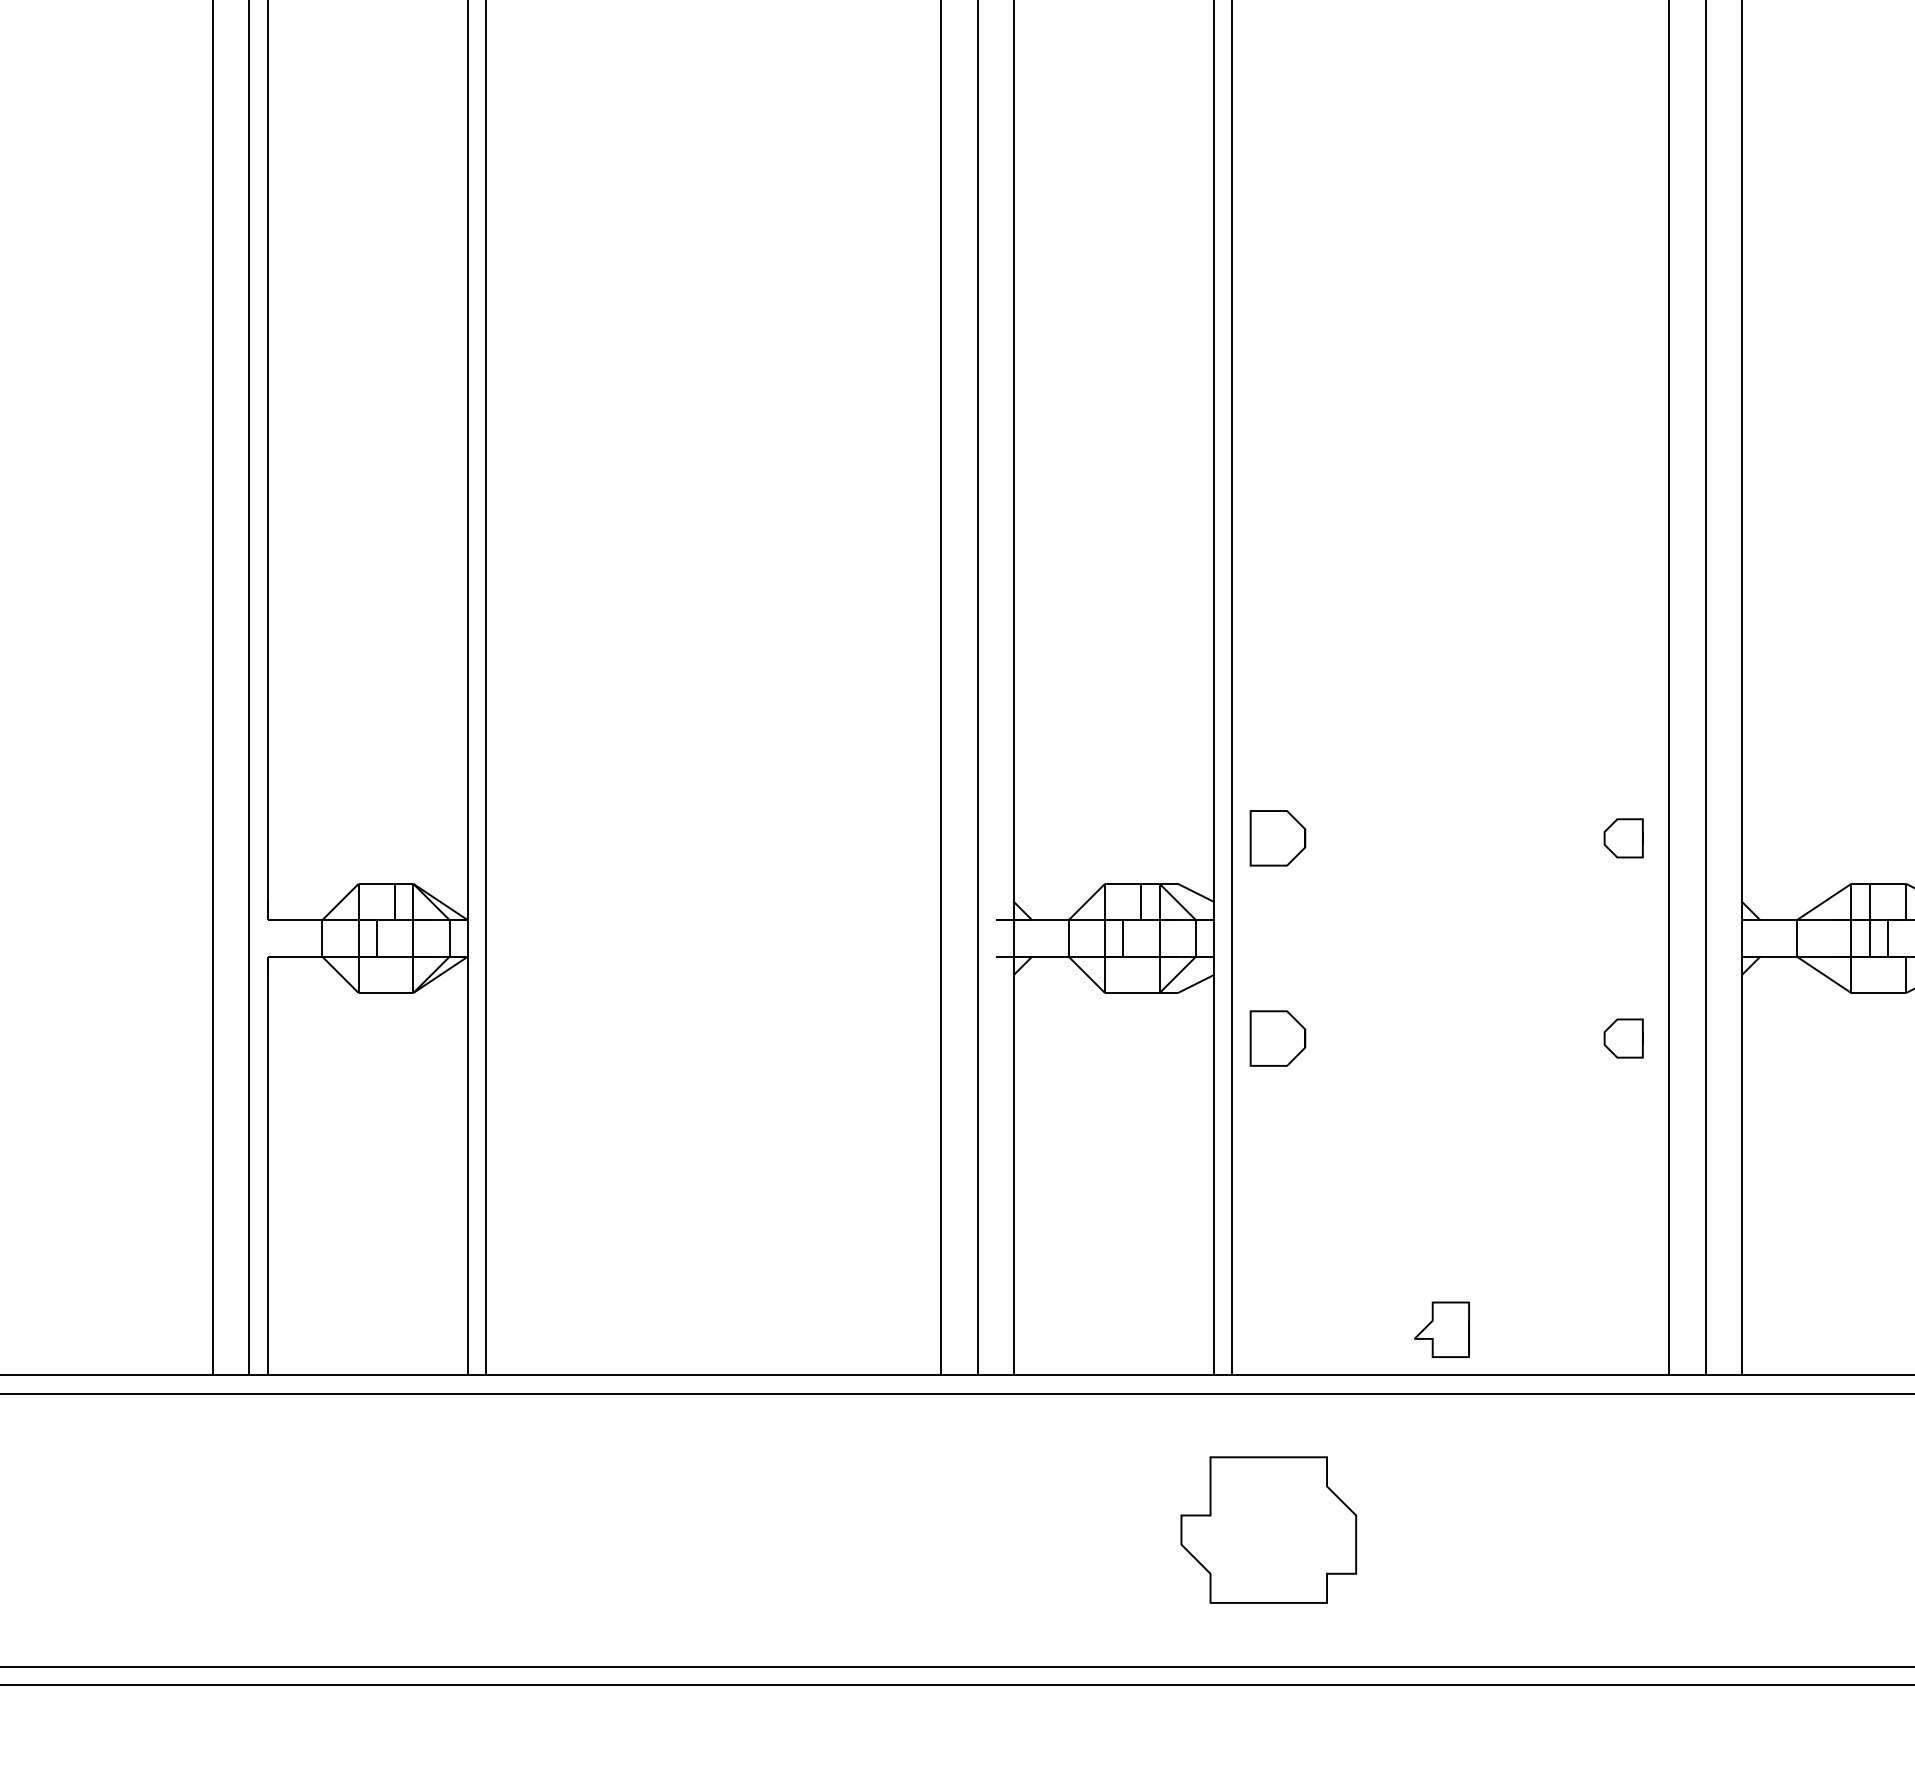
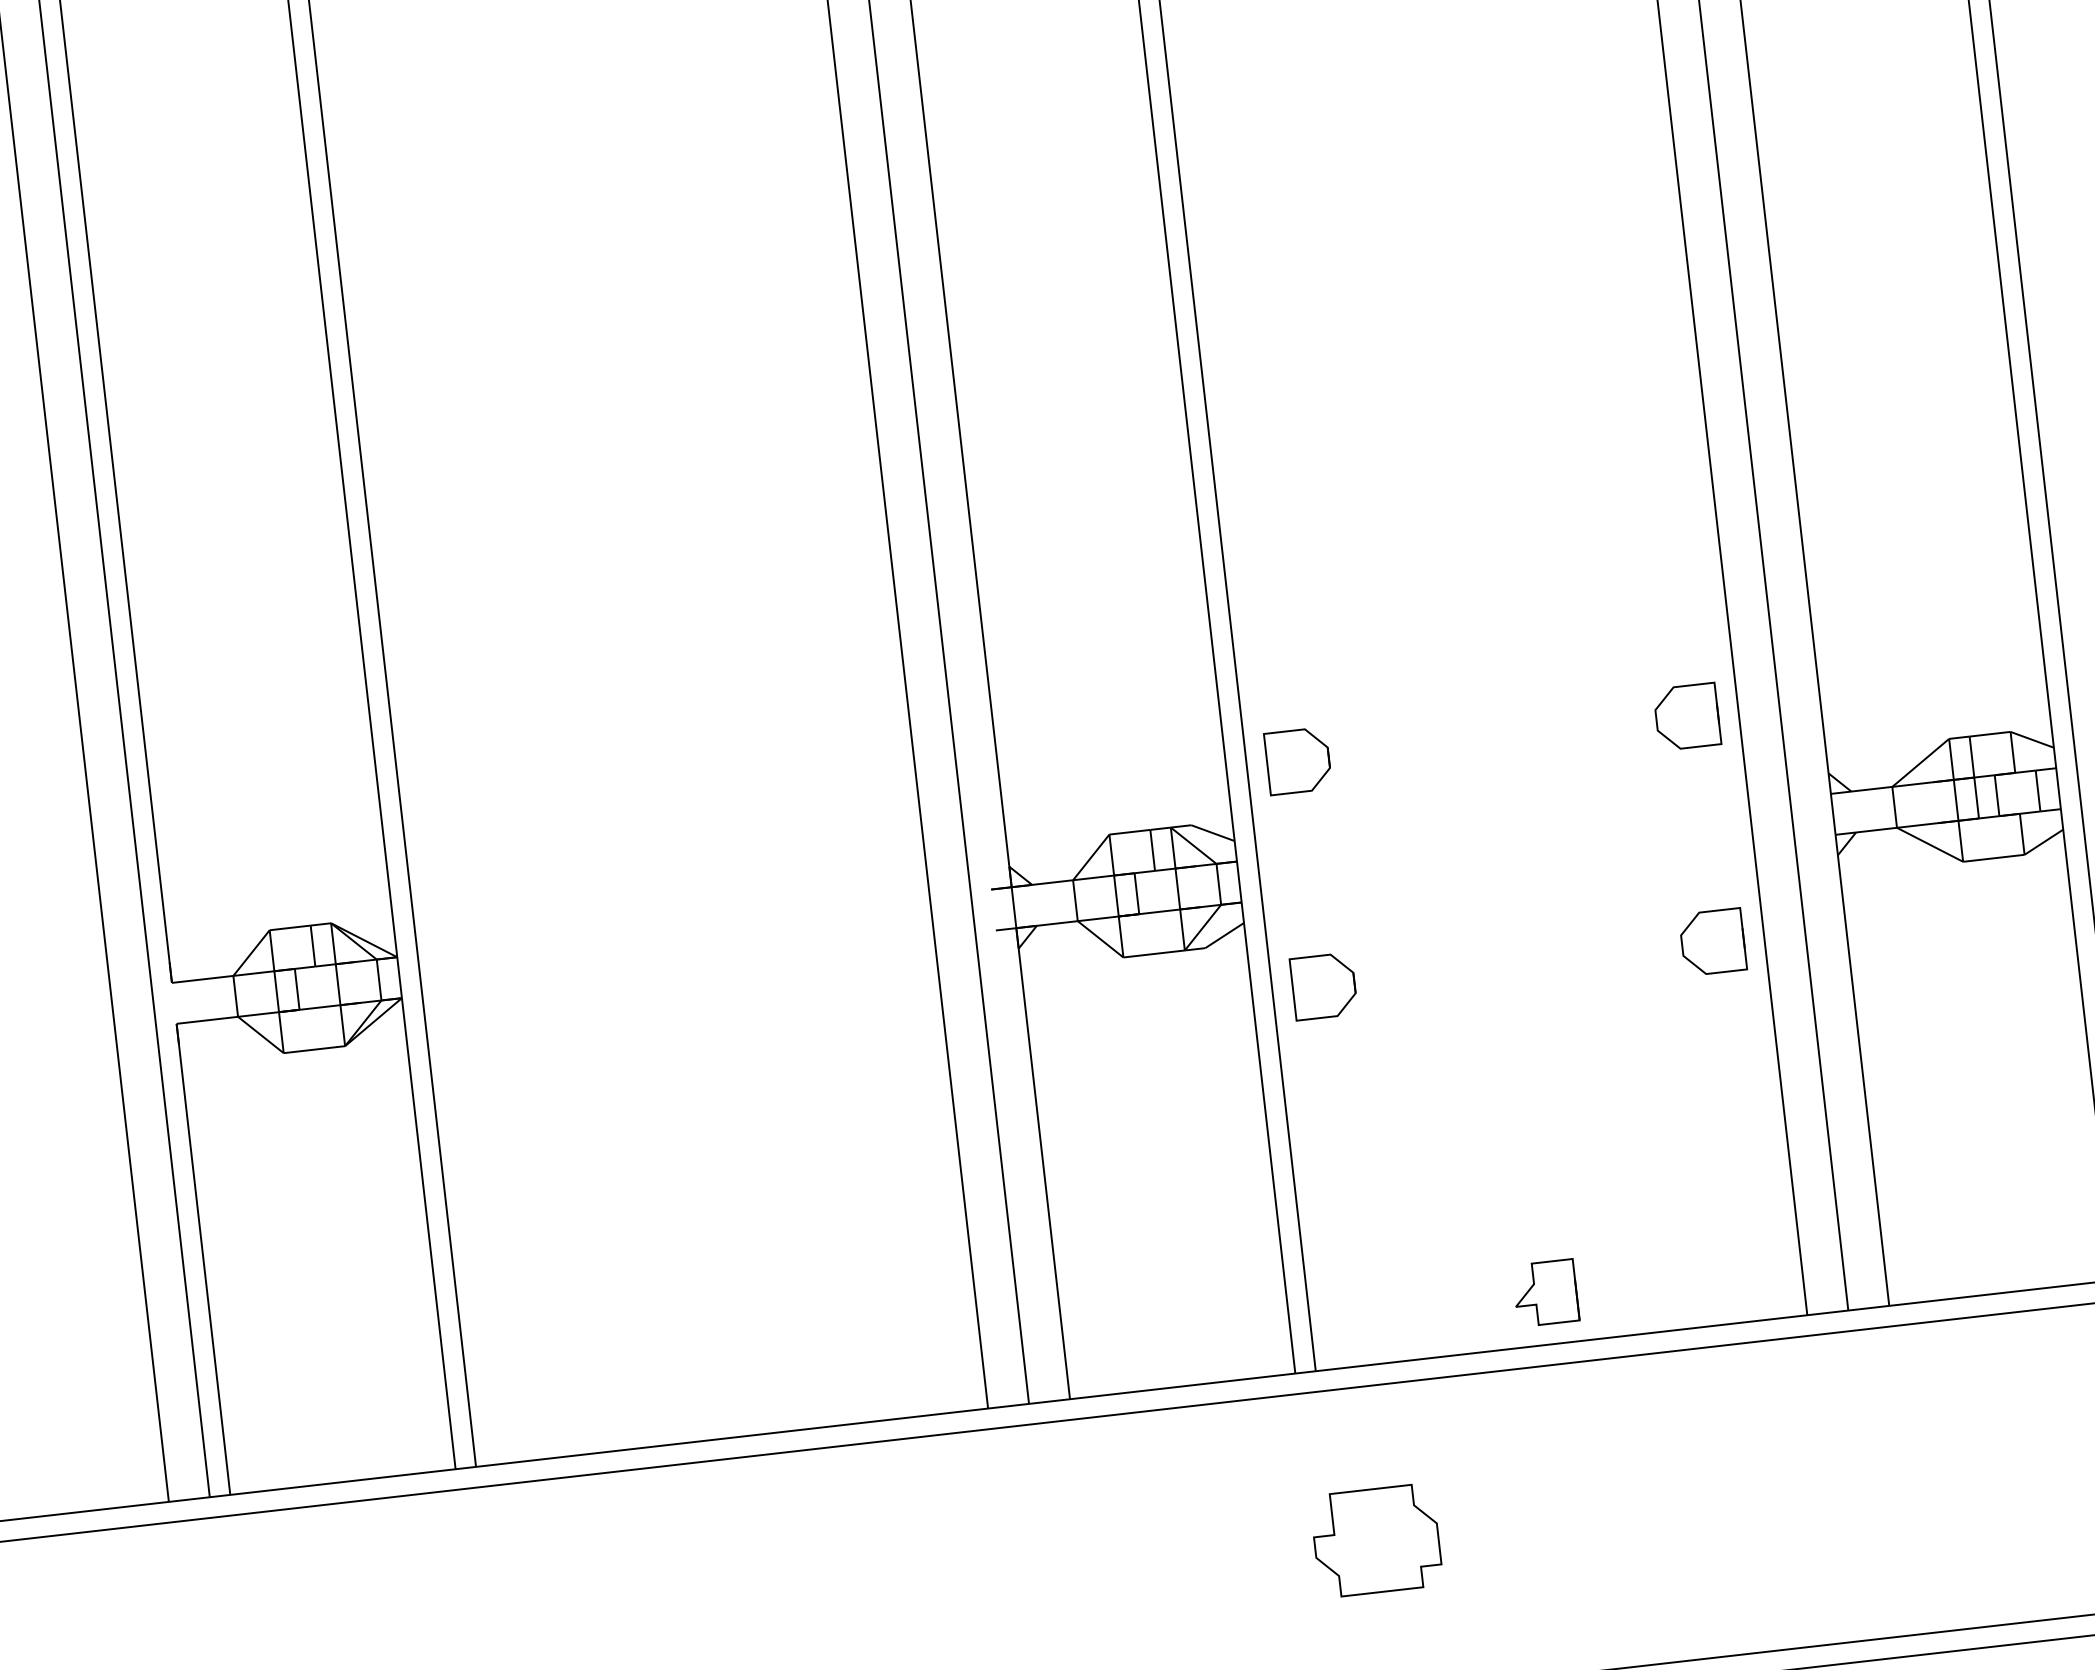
part: (1623, 838) -> (1686, 717), size x1.43
part: (1623, 1038) -> (1712, 942), size x1.43
part: (1268, 1529) -> (1376, 1540), size x0.62

